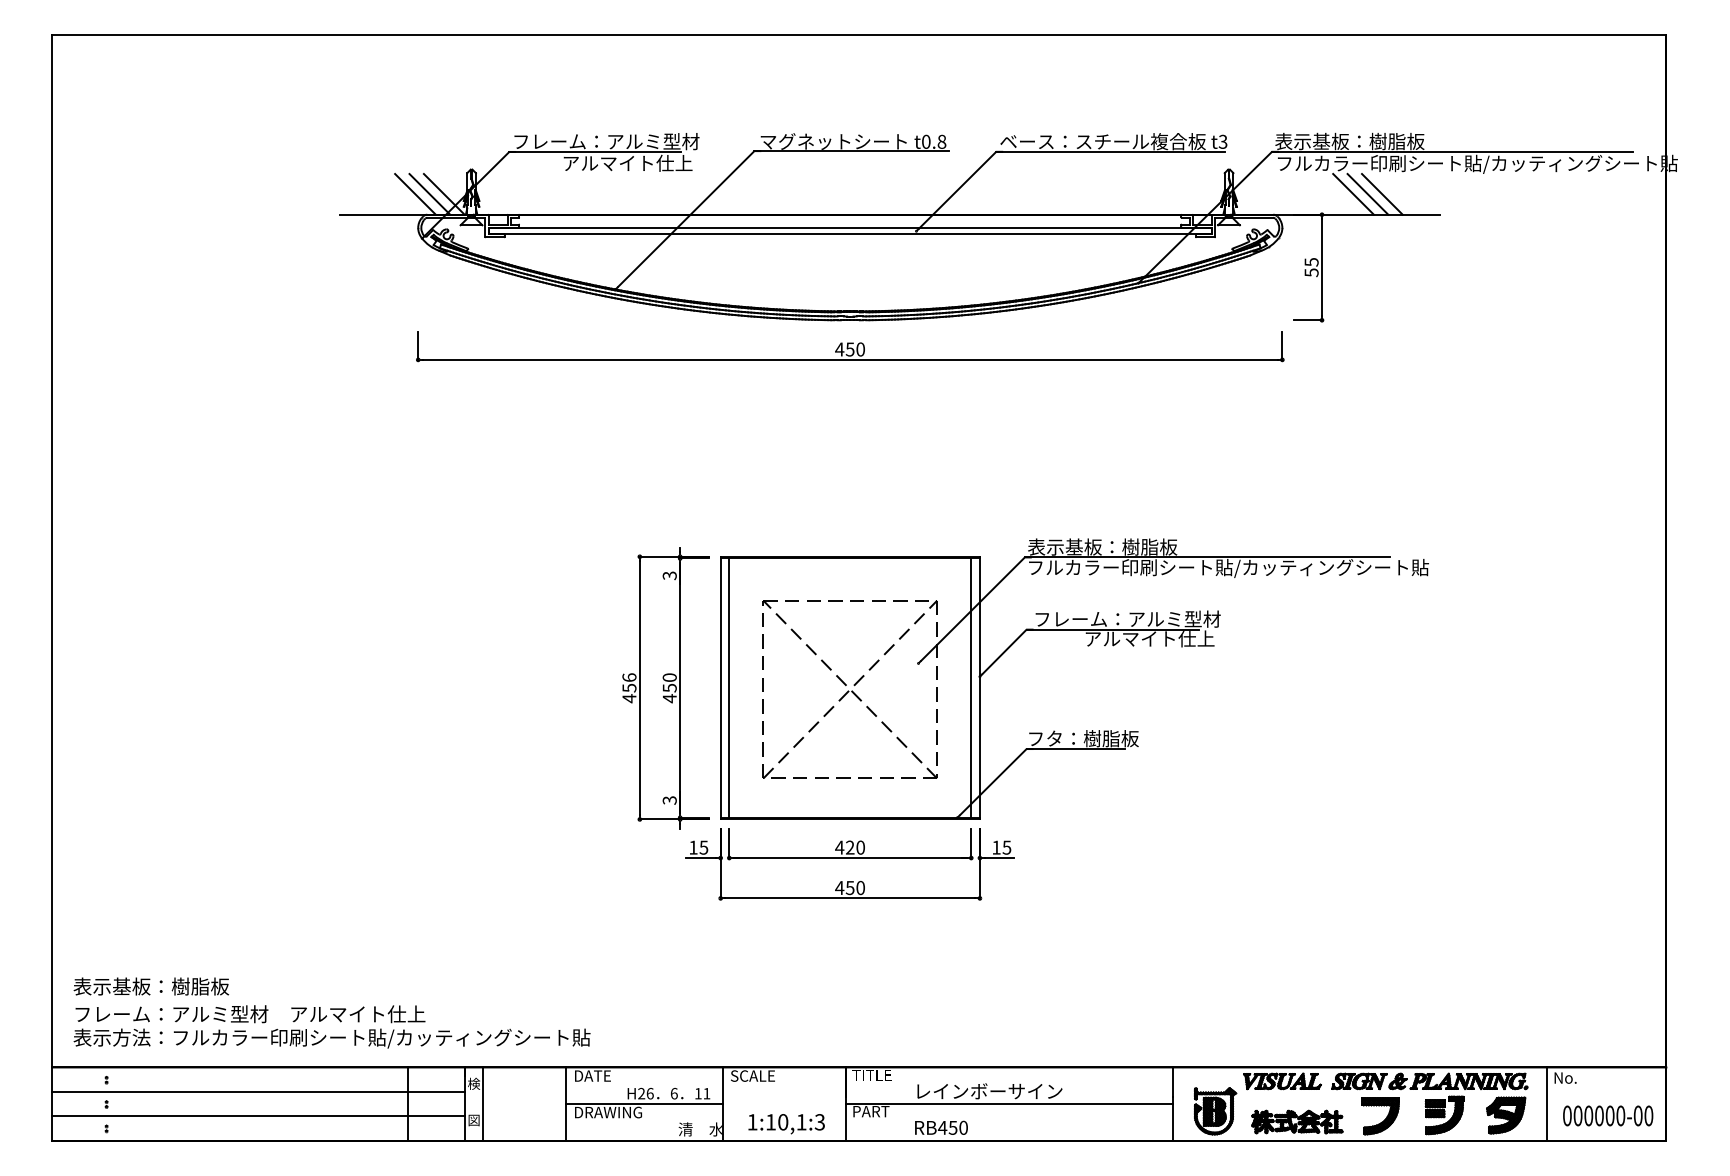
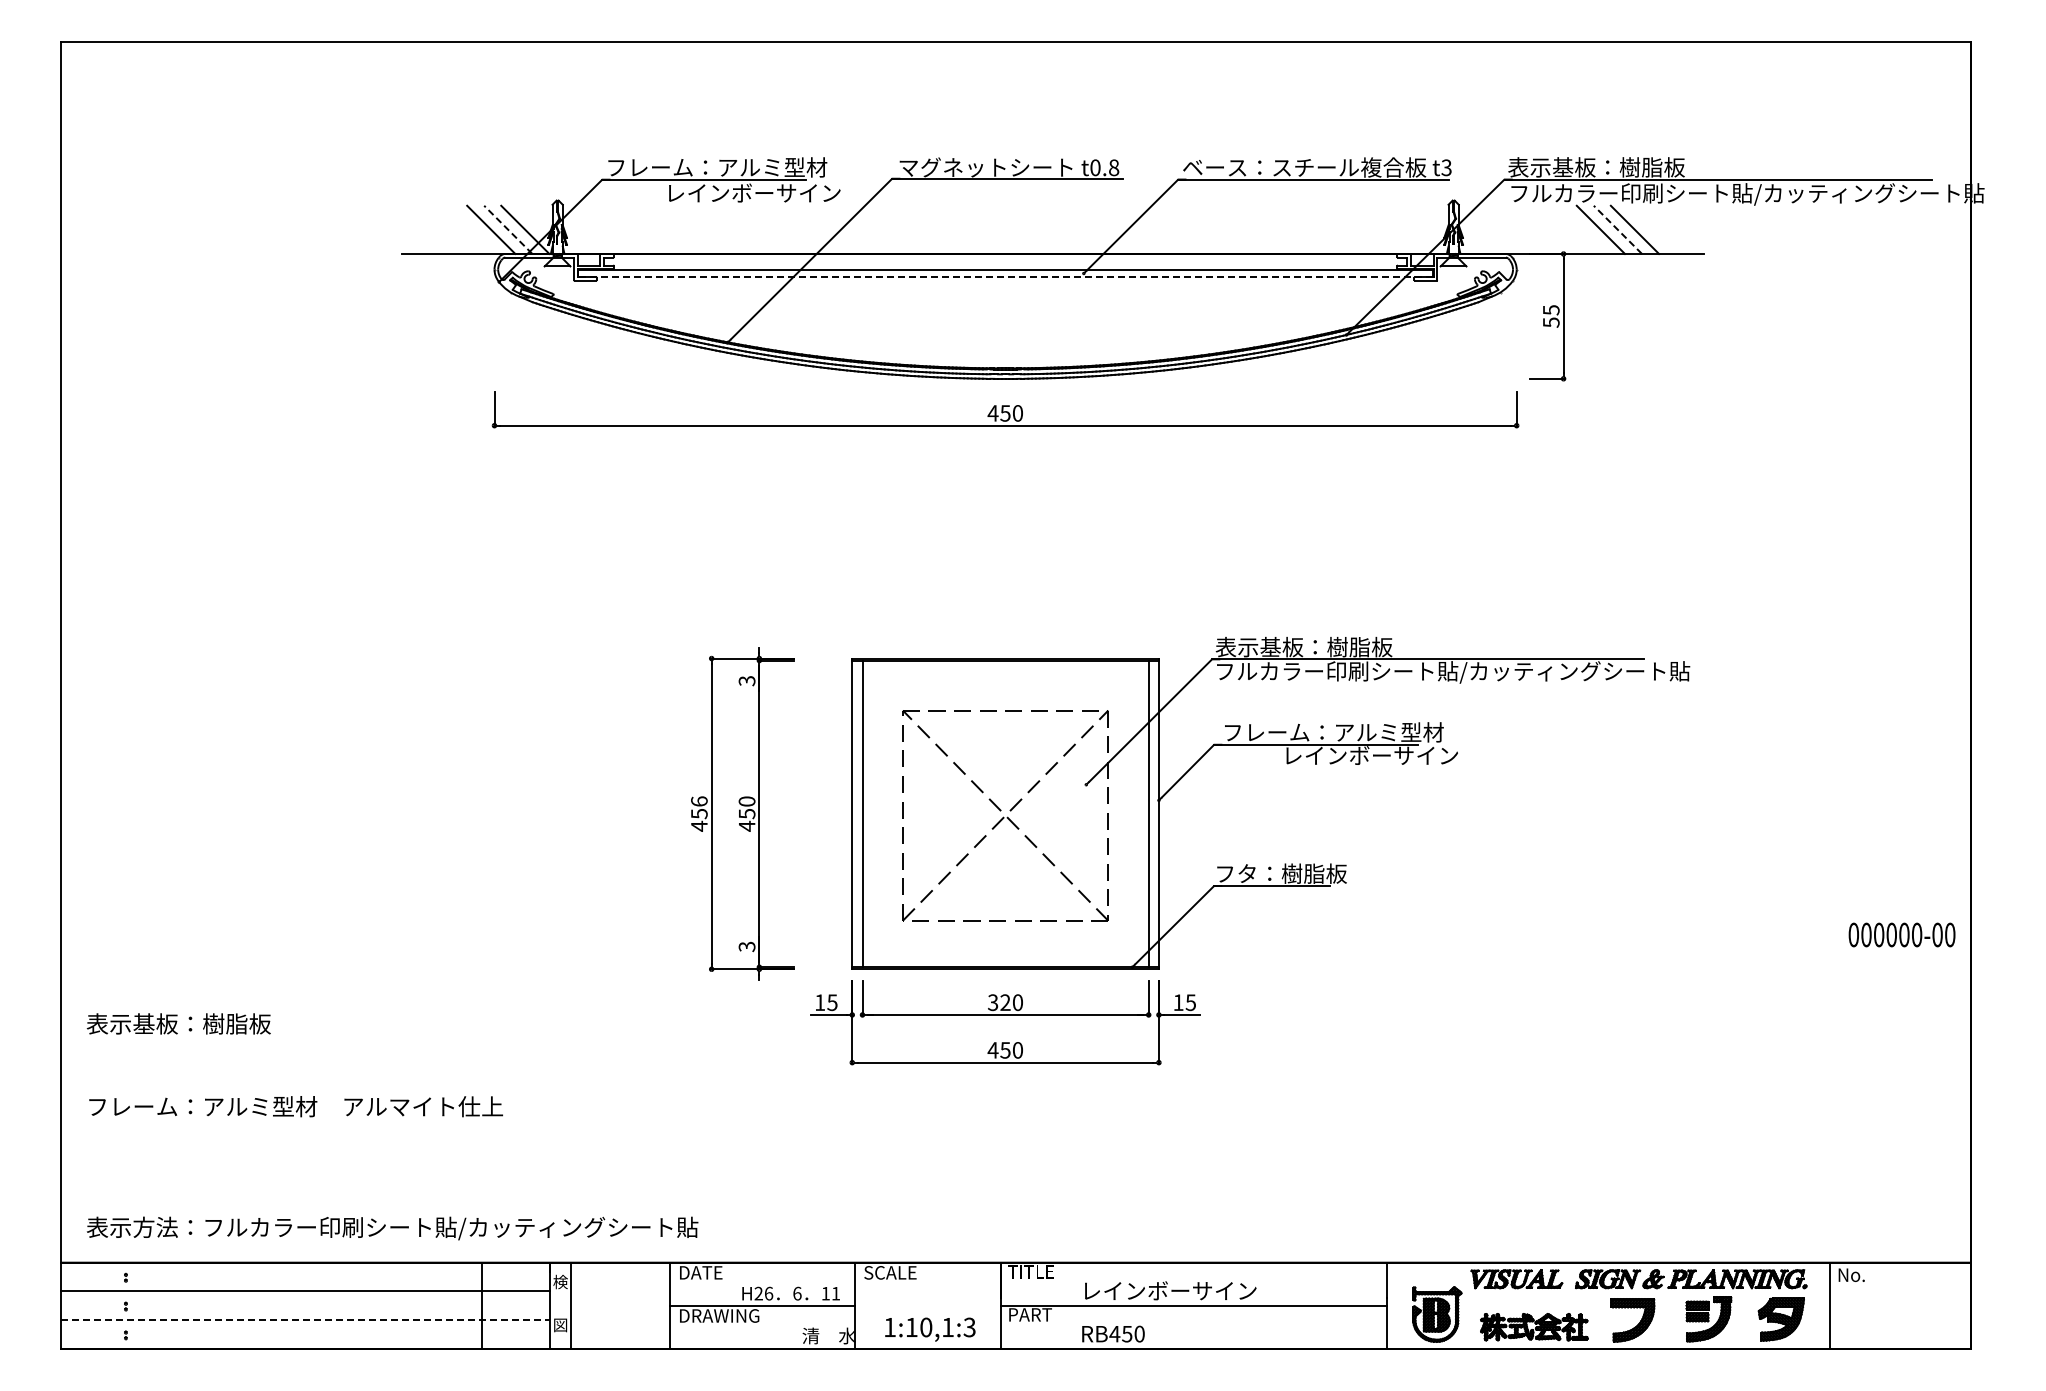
text: (637, 163) -> (753, 193), アルマイト仕上 -> レインボーサイン
line: (429, 194) -> (507, 229), solid -> dashed
line: (1367, 194) -> (1617, 229), solid -> dashed
line: (850, 233) -> (1005, 276), solid -> dashed
text: (1158, 638) -> (1370, 755), アルマイト仕上 -> レインボーサイン
part: (665, 687) -> (742, 813), moved
text: (839, 847) -> (992, 1002), 420 -> 320
text: (151, 986) -> (178, 1023), moved
text: (249, 1014) -> (295, 1106), moved
text: (1607, 1115) -> (1901, 934), moved
line: (258, 1116) -> (305, 1320), solid -> dashed

